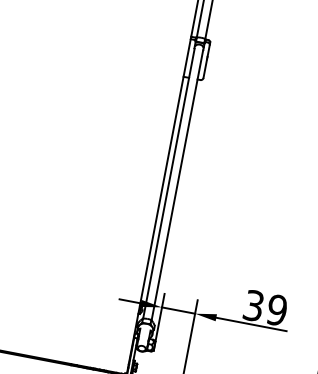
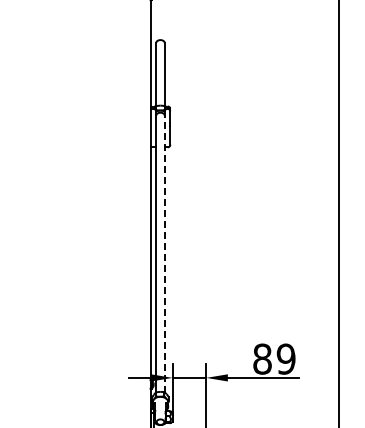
line: (177, 184) -> (164, 254), solid -> dashed
text: (253, 305) -> (262, 358), 39 -> 89

